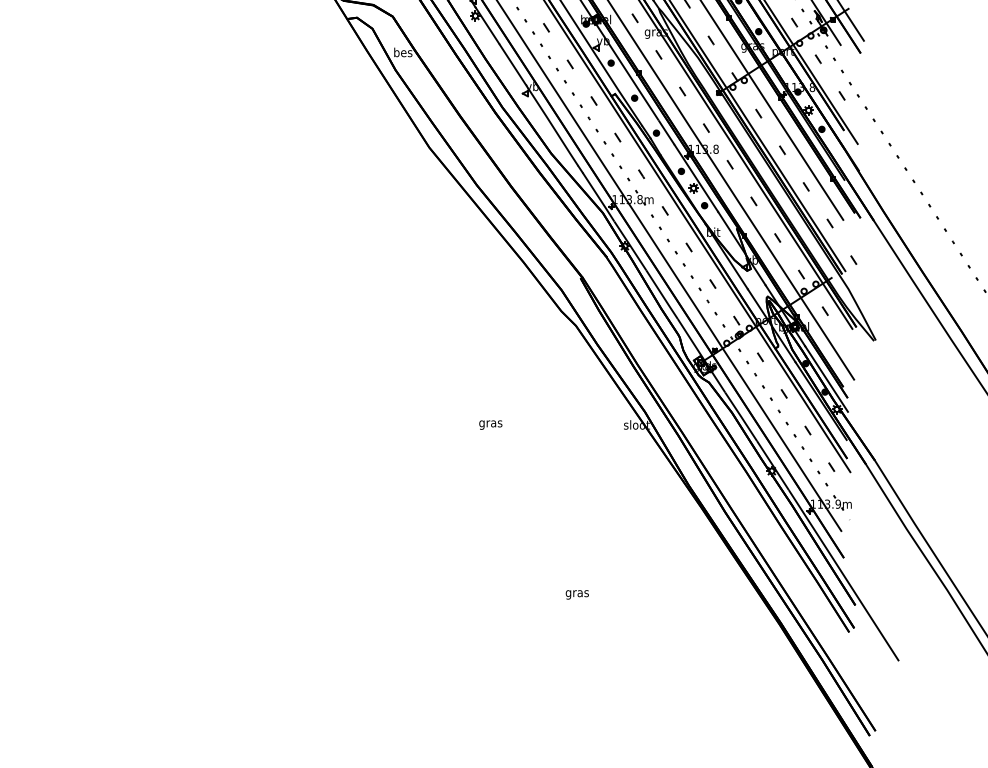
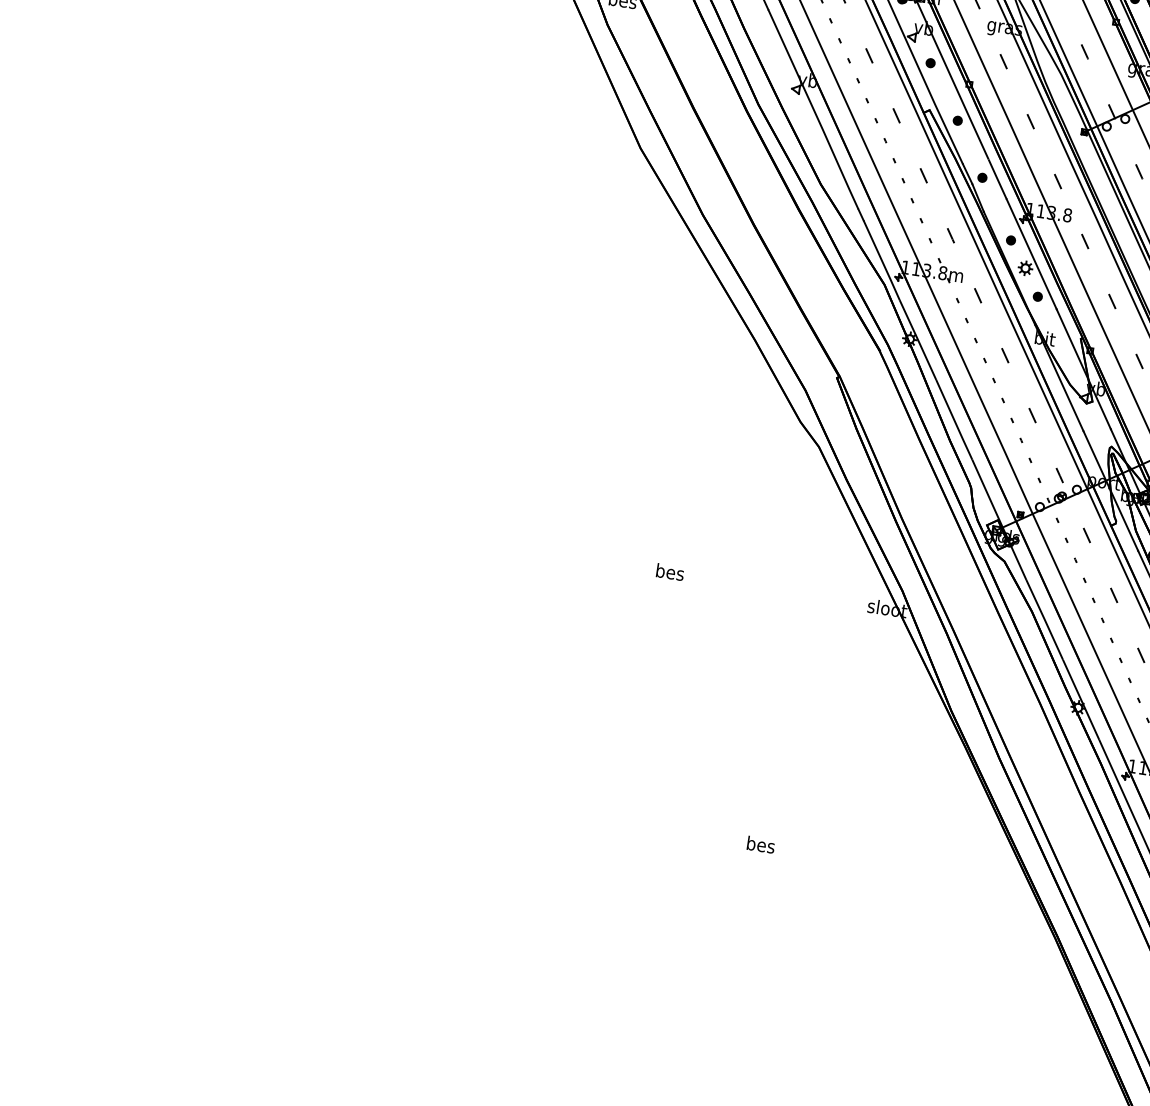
text: (490, 423) -> (669, 573), gras -> bes
text: (576, 593) -> (759, 846), gras -> bes

